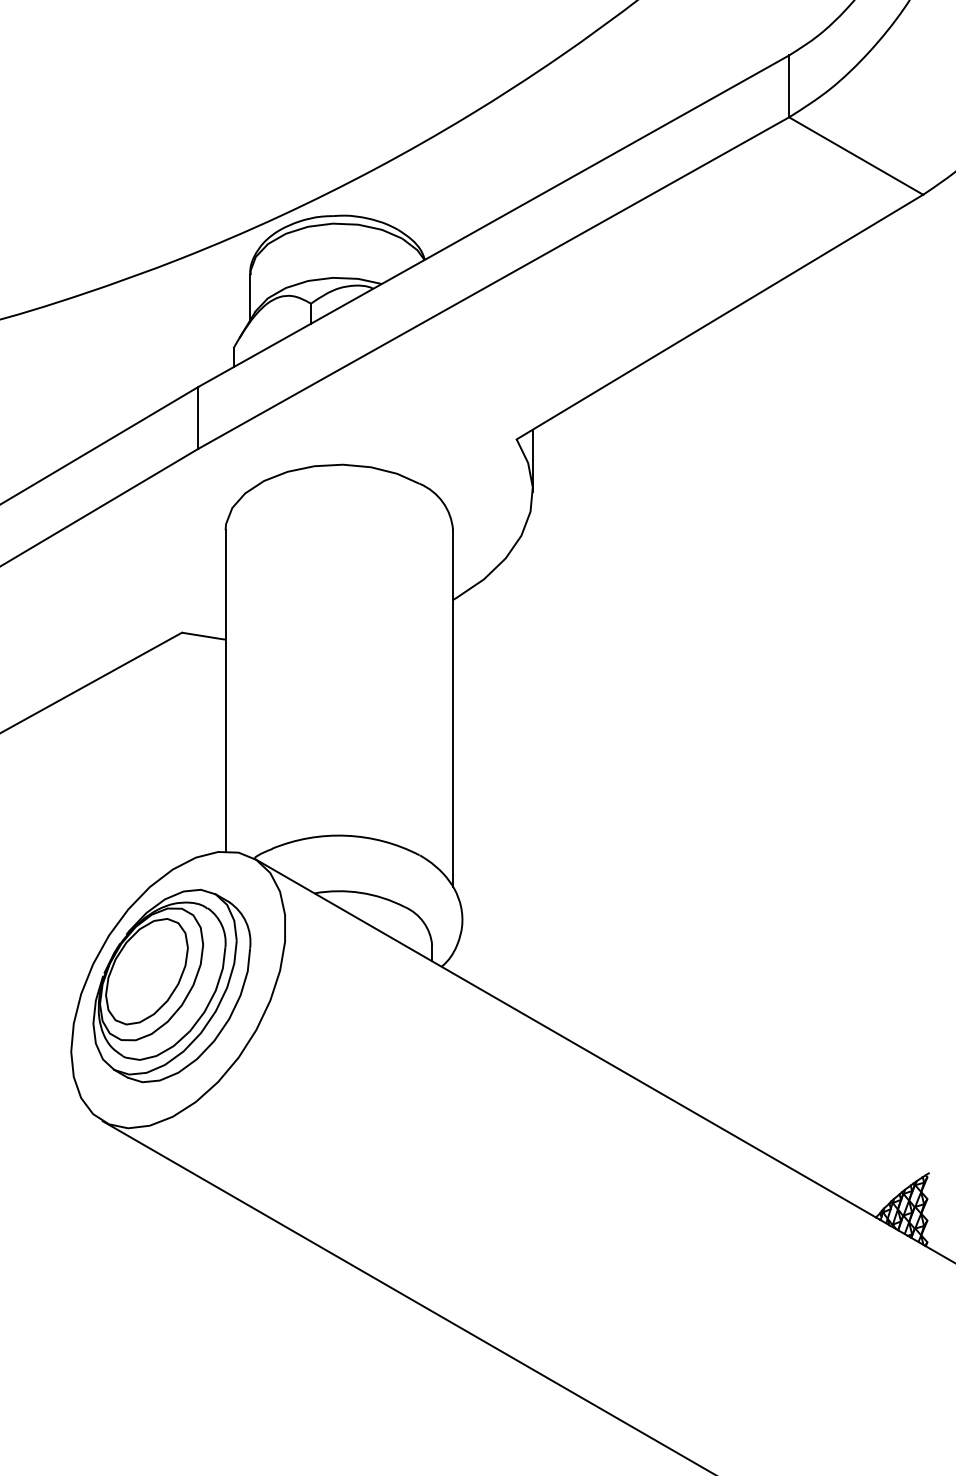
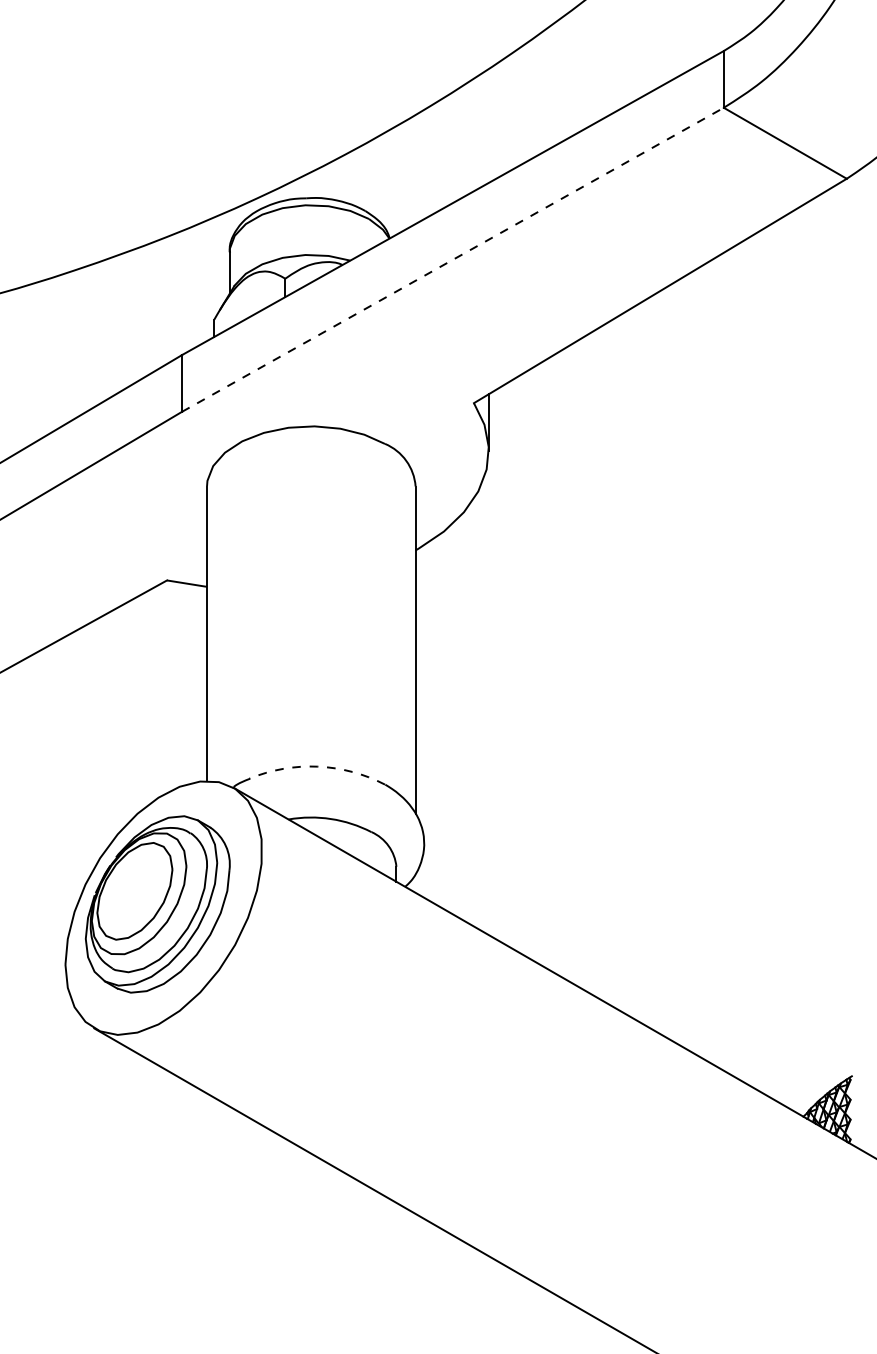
line: (493, 282) -> (452, 259), solid -> dashed
arc: (346, 835) -> (317, 766), solid -> dashed

